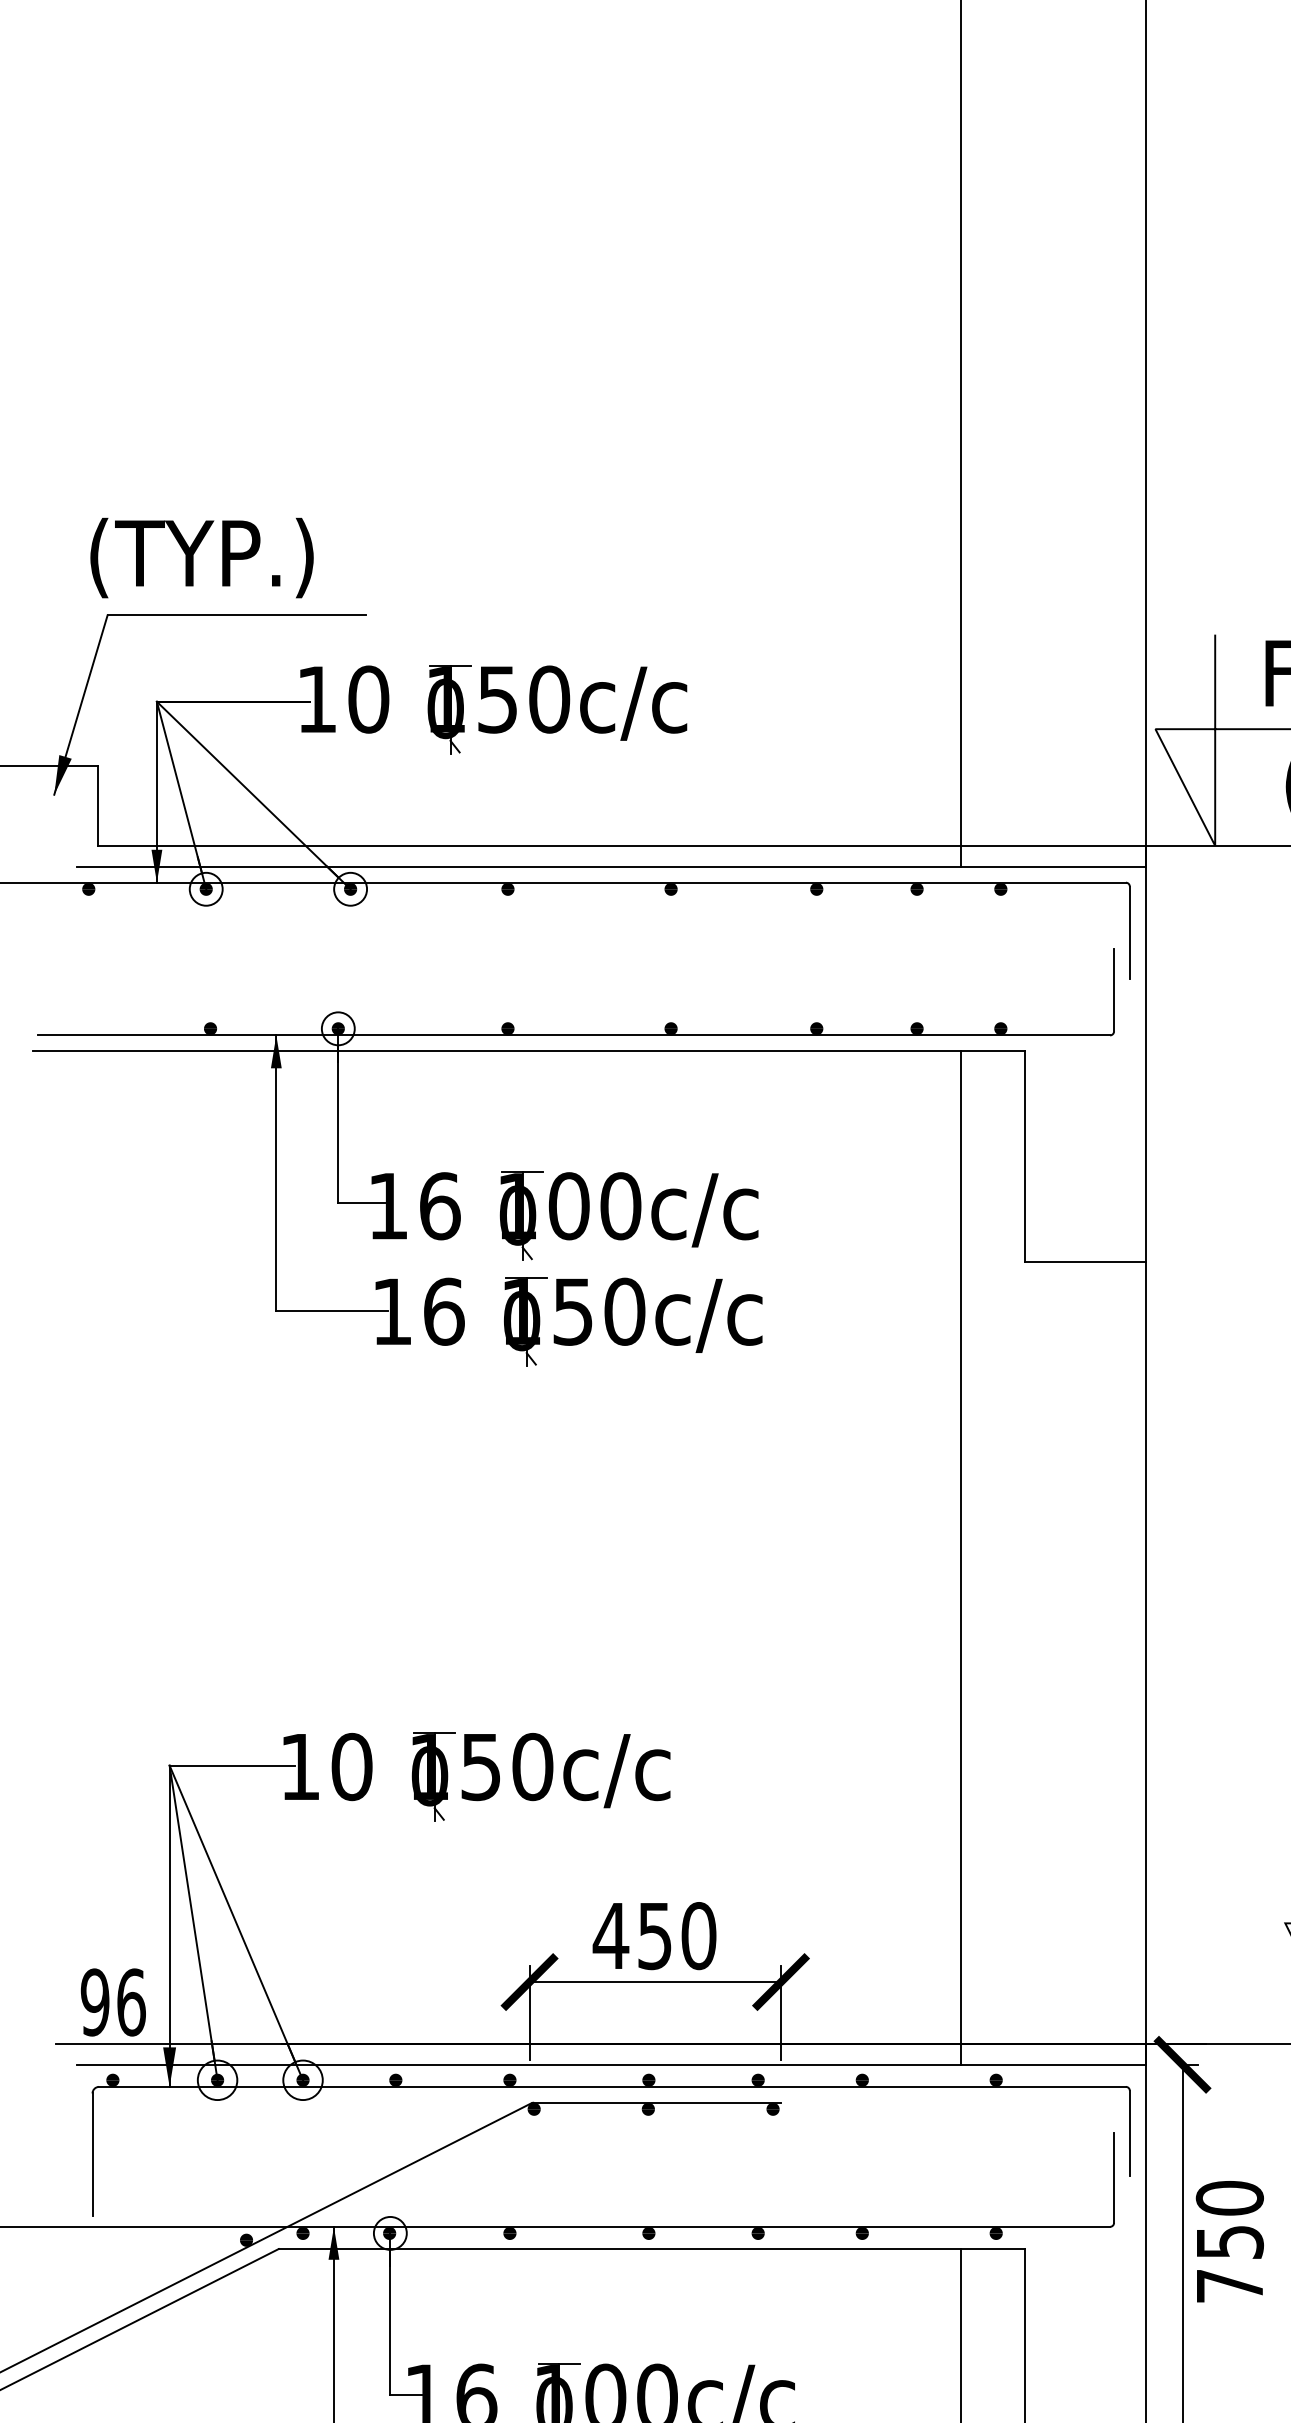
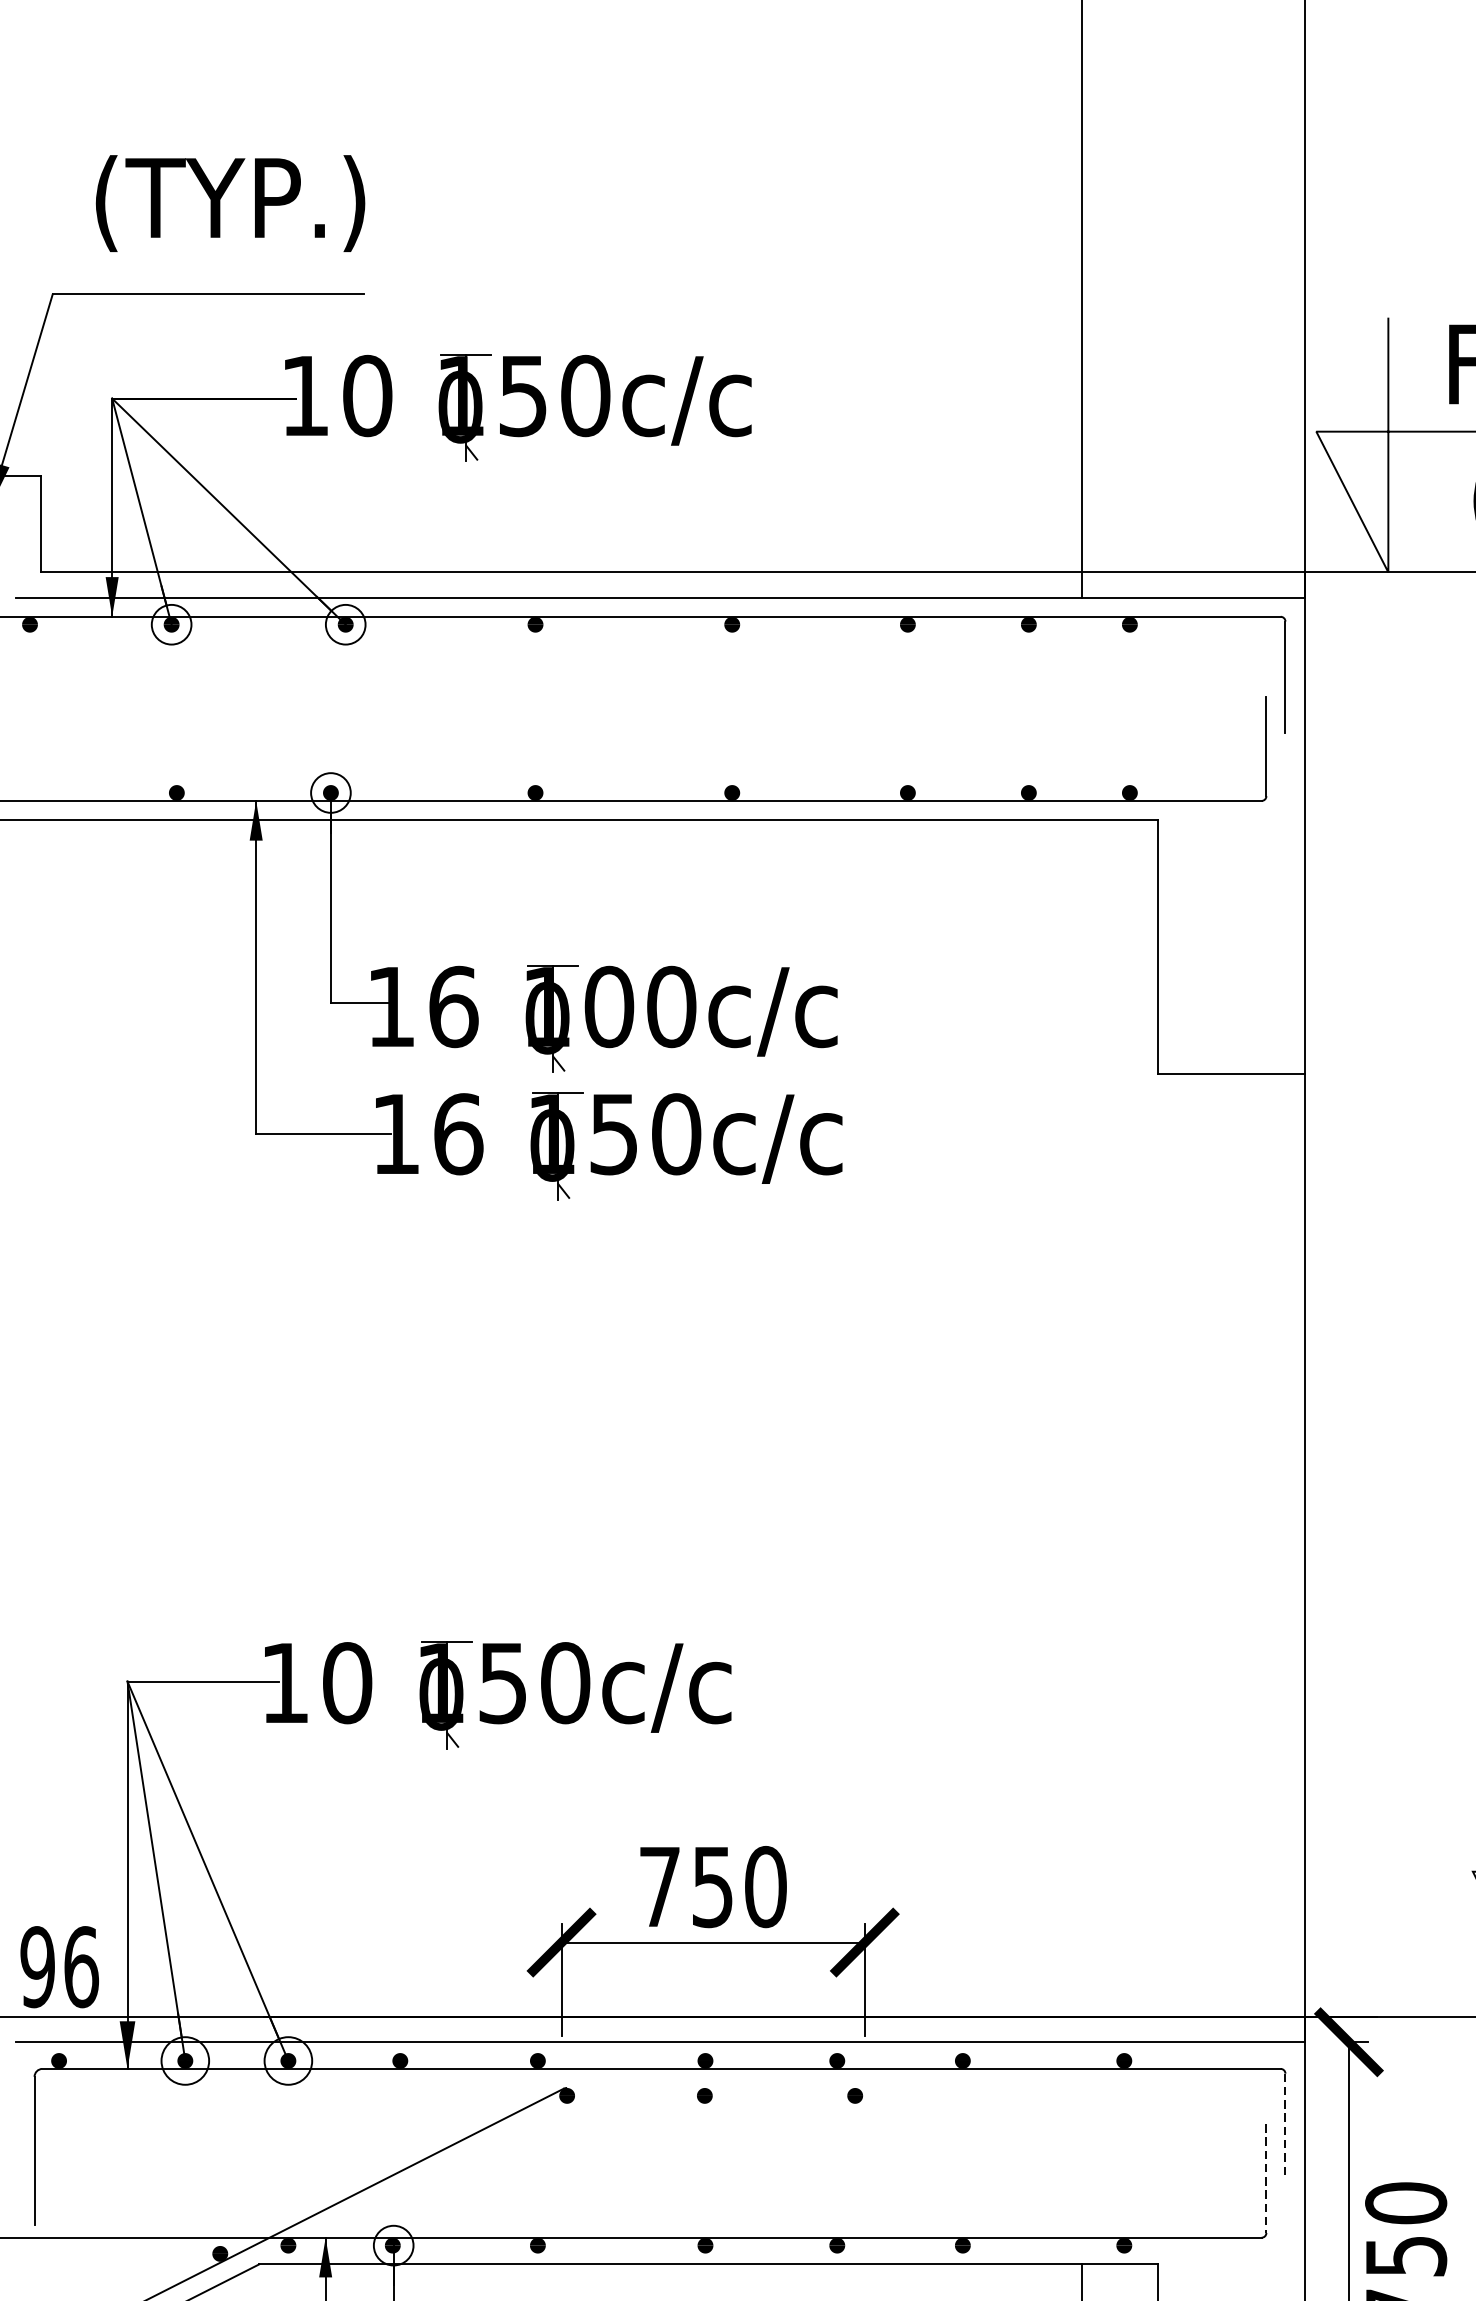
text: (201, 557) -> (229, 202), moved
line: (961, 1557) -> (1082, 1430), removed
text: (610, 1935) -> (659, 1886), 450 -> 750
line: (657, 2102) -> (715, 2087), removed
line: (1129, 2133) -> (1285, 2125), solid -> dashed
line: (1114, 2178) -> (1266, 2179), solid -> dashed

